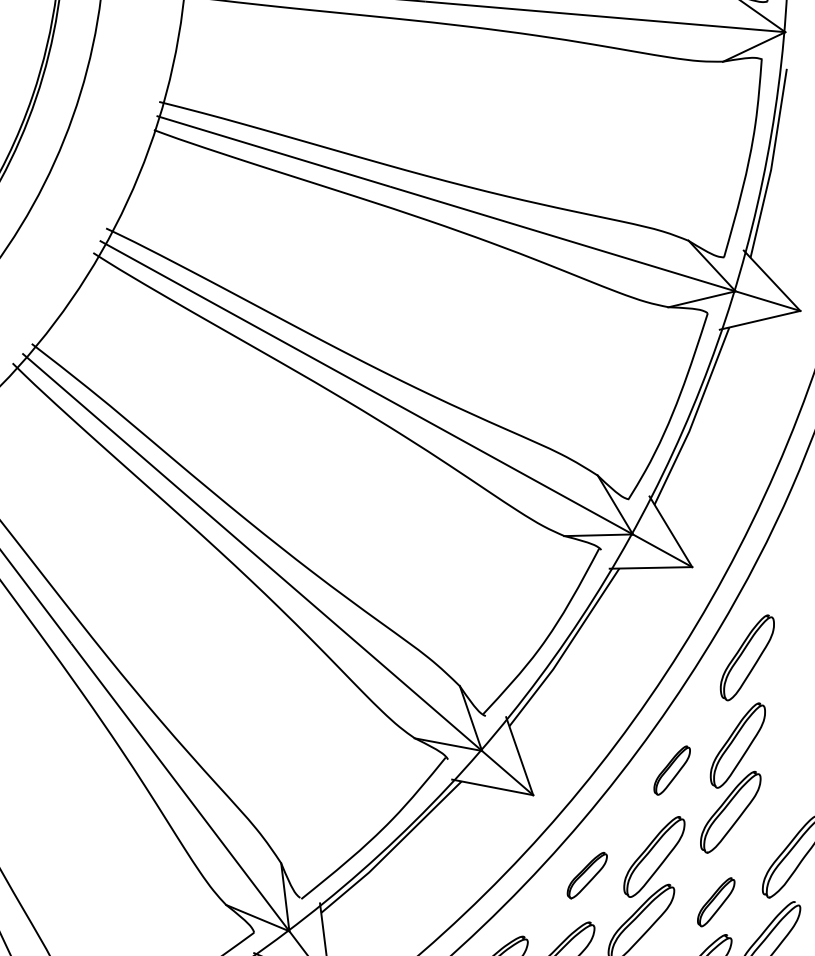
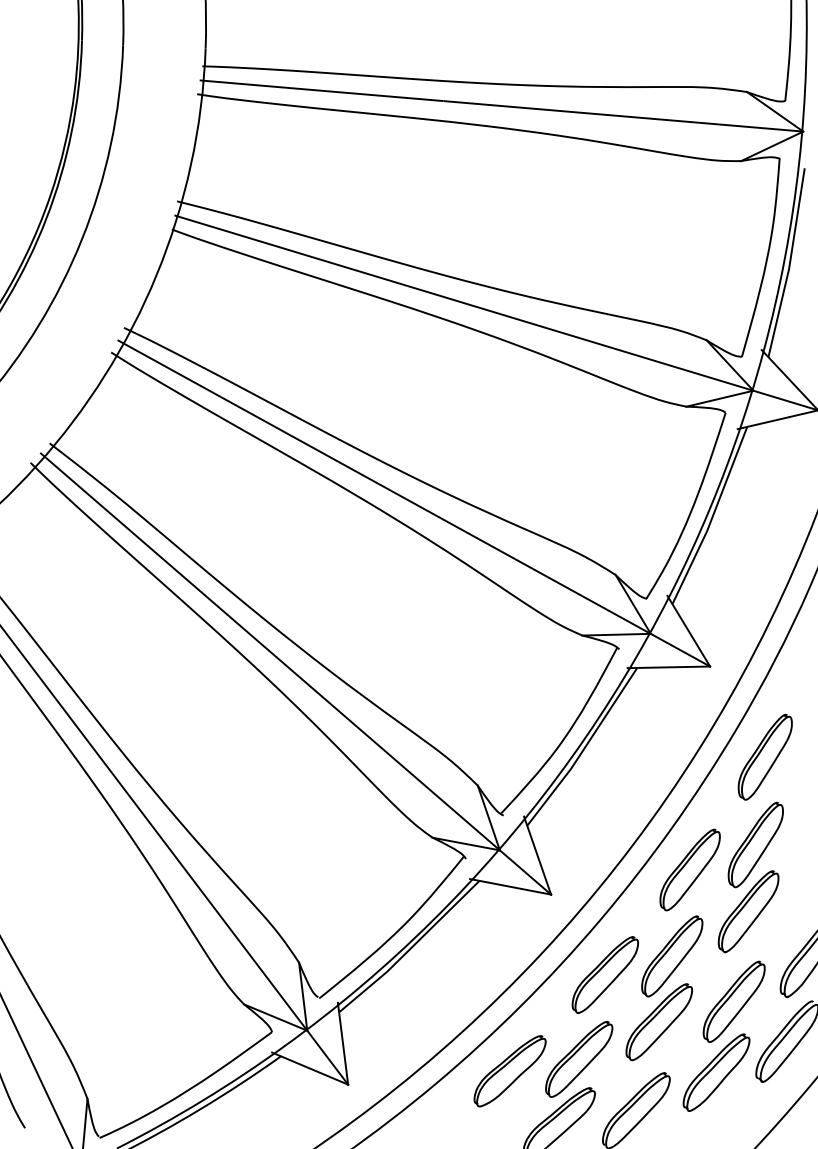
part: (671, 770) -> (689, 869), size x1.67
part: (586, 875) -> (604, 974), size x1.67
part: (715, 902) -> (733, 1001), size x1.67

